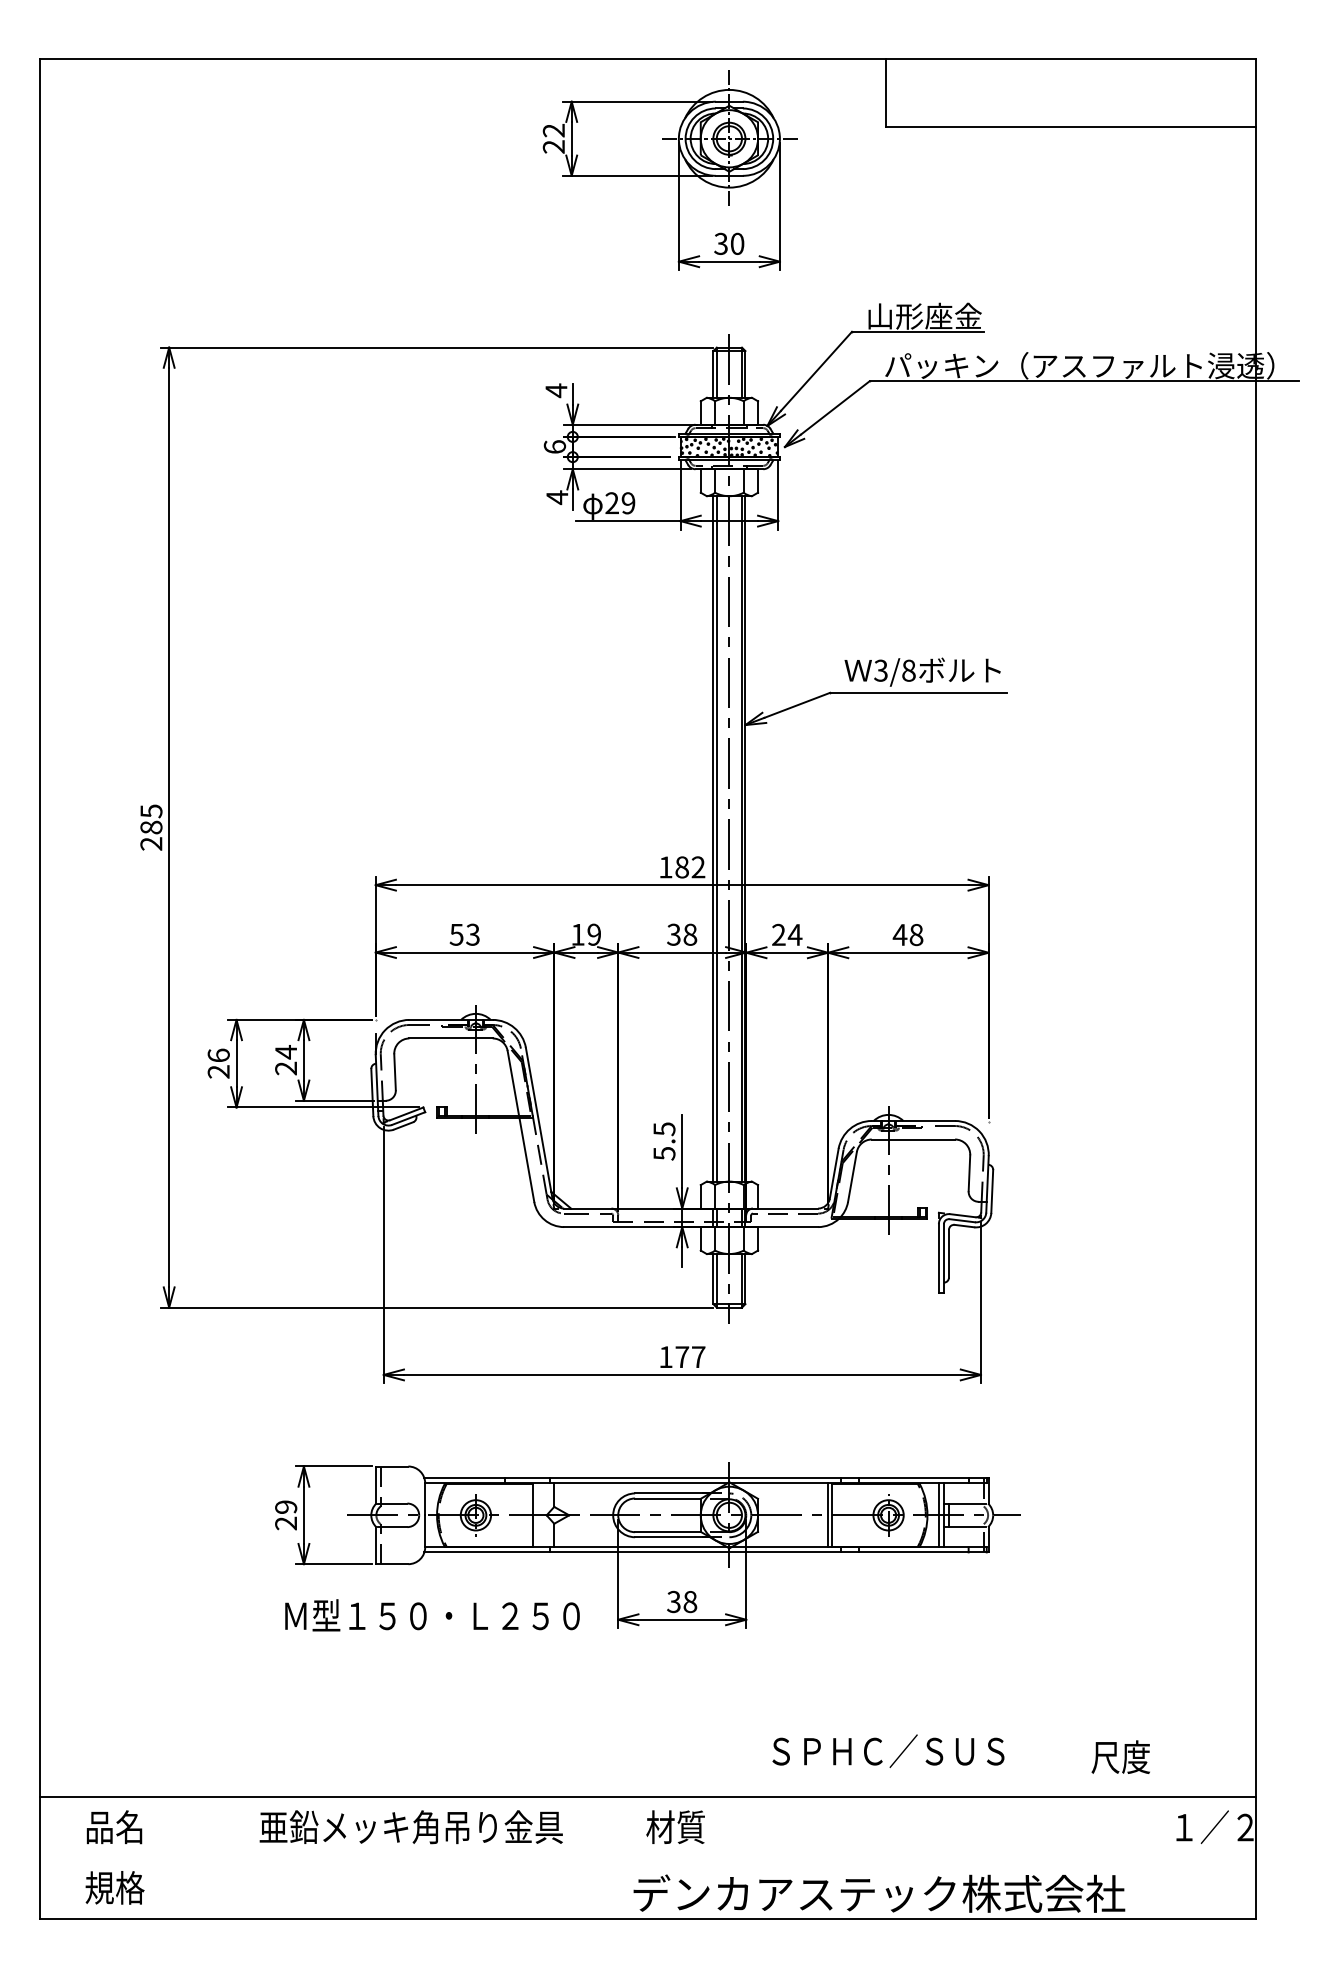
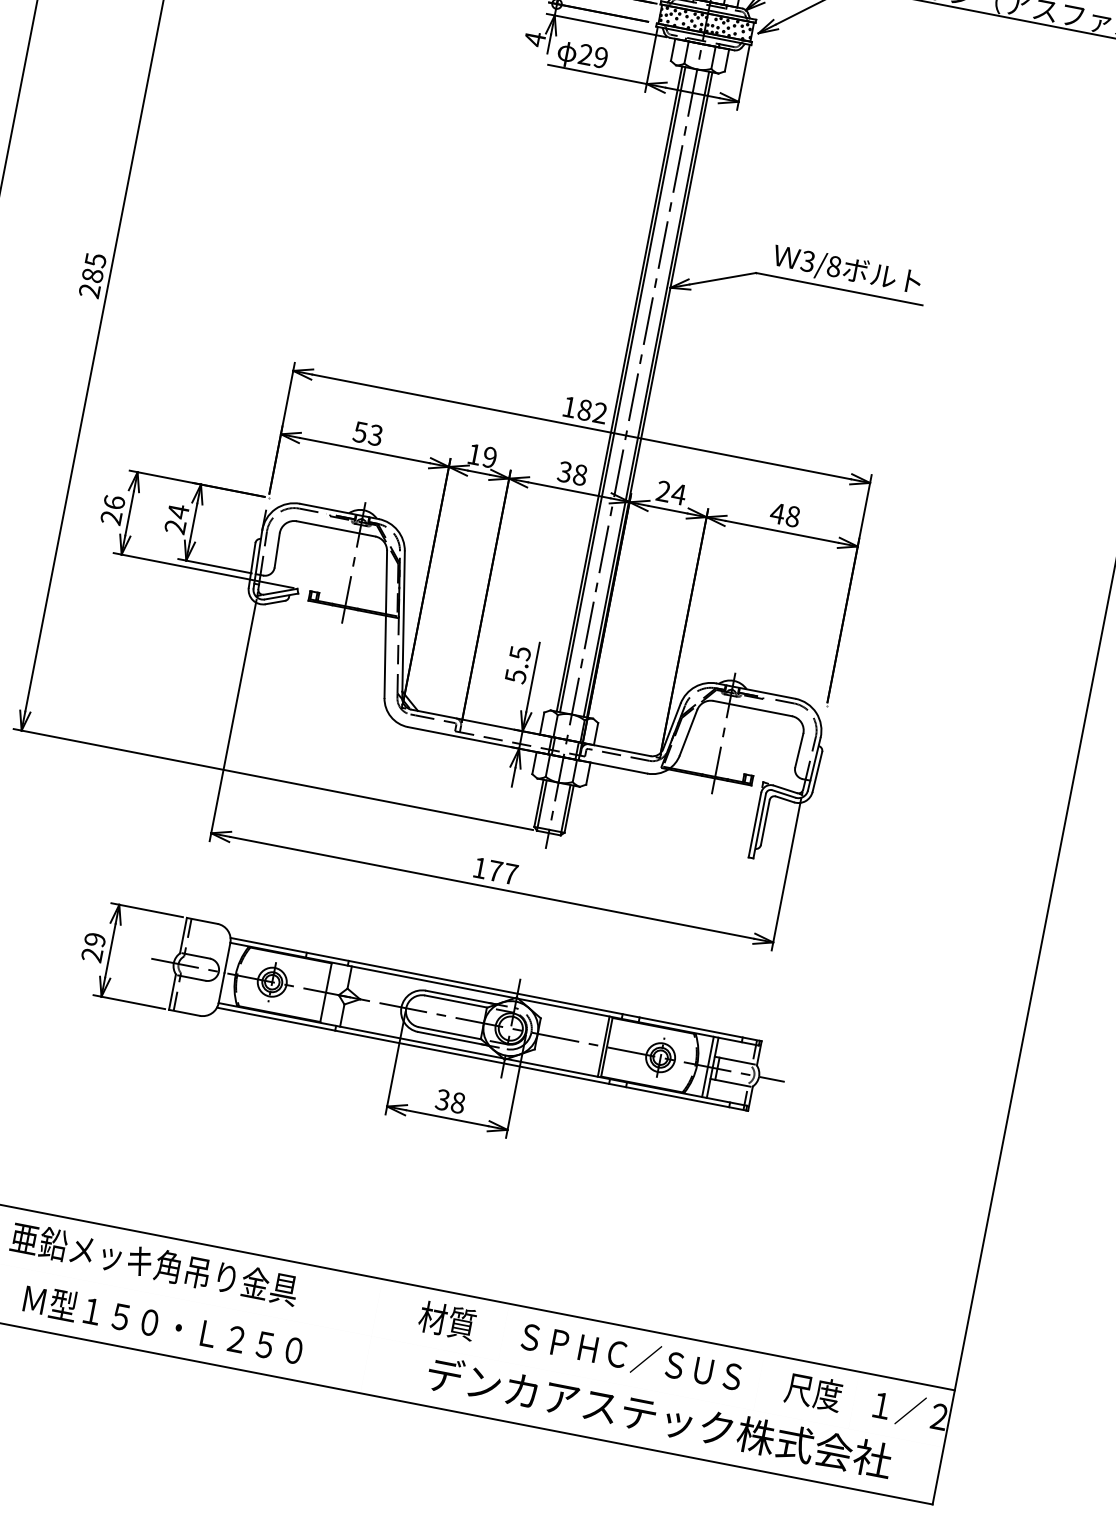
text: (432, 1615) -> (163, 1324), moved
text: (888, 1750) -> (631, 1356), moved
text: (1120, 1756) -> (813, 1391), moved
text: (675, 1826) -> (447, 1320), moved
text: (879, 1893) -> (660, 1417), moved

